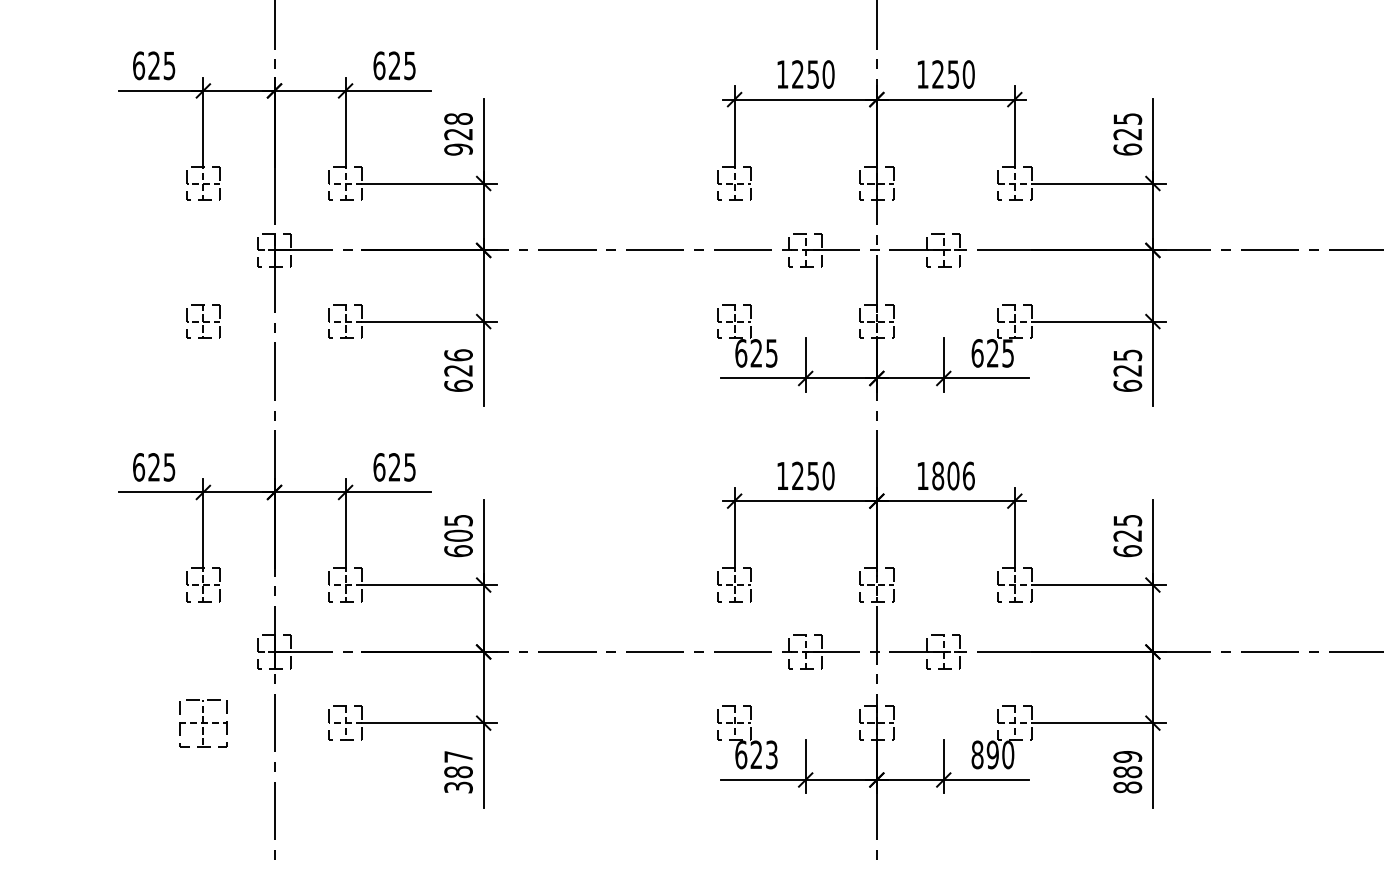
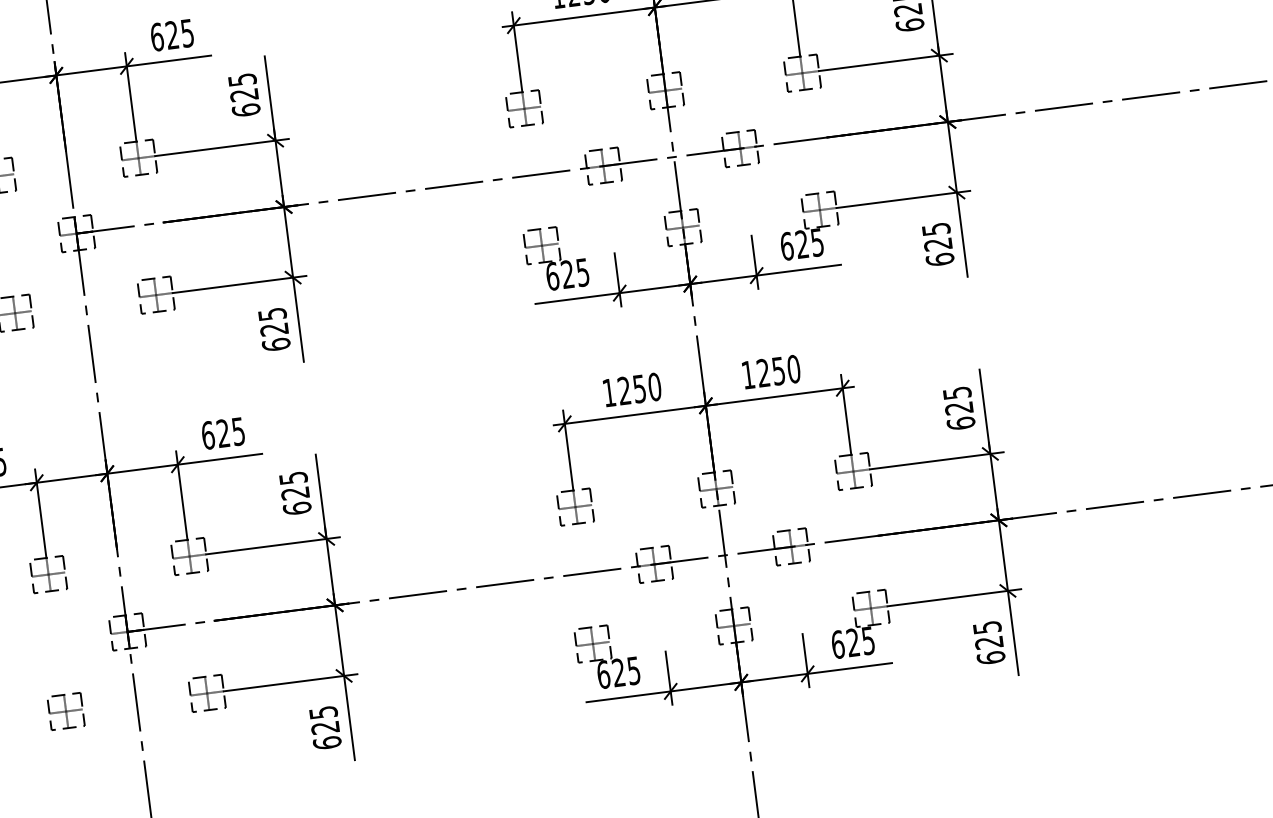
text: (458, 134) -> (244, 95), 928 -> 625
text: (458, 355) -> (272, 314), 626 -> 625
text: (953, 475) -> (778, 370), 1806 -> 1250
text: (458, 535) -> (295, 493), 605 -> 625
part: (203, 722) -> (66, 710), size x0.71
text: (771, 754) -> (633, 670), 623 -> 625
text: (992, 754) -> (852, 642), 890 -> 625
text: (458, 772) -> (325, 728), 387 -> 625
text: (1127, 772) -> (989, 643), 889 -> 625

